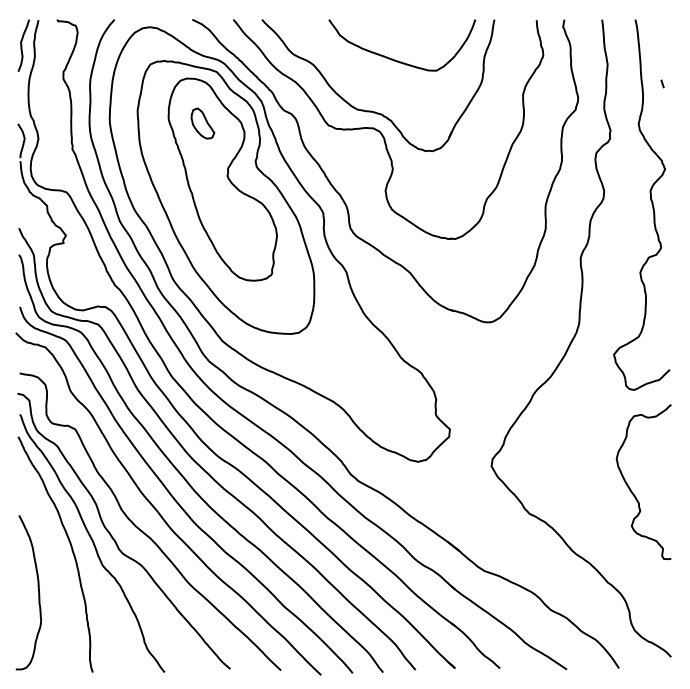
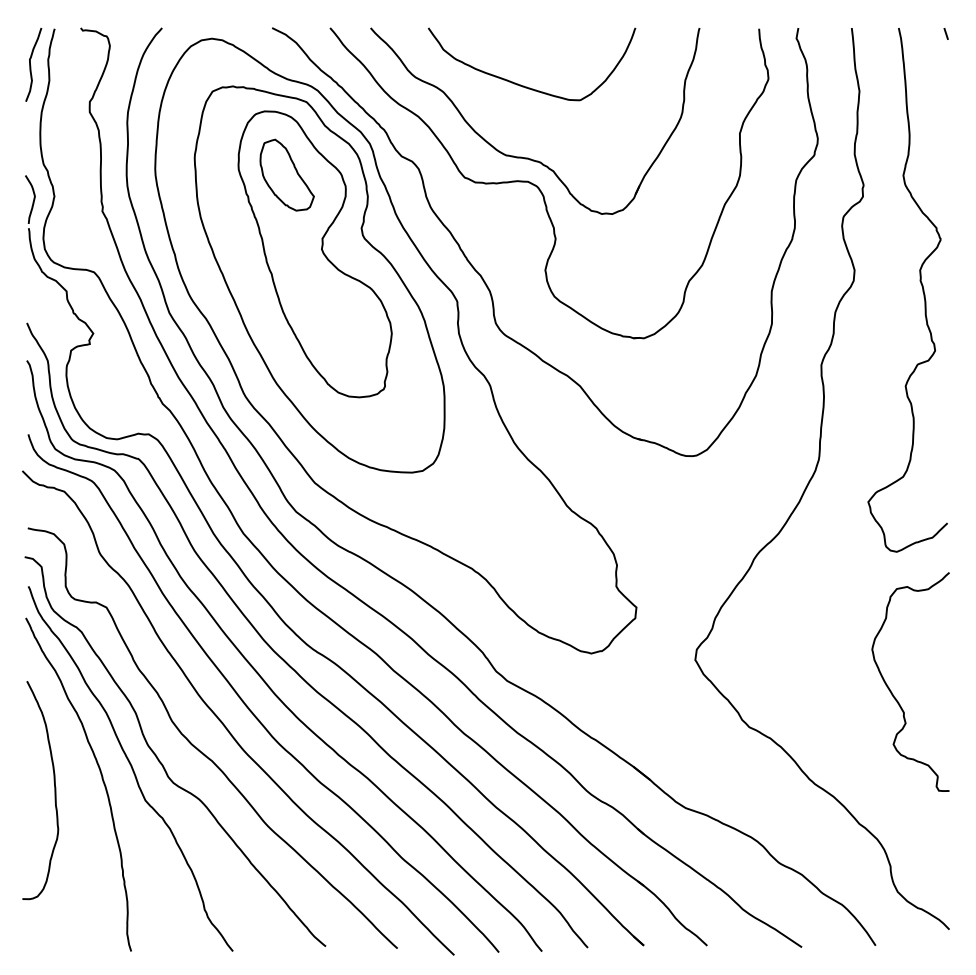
curve: (394, 59) -> (521, 84), moved
line: (662, 83) -> (945, 33), moved
part: (202, 123) -> (286, 174), size x1.67
curve: (38, 592) -> (54, 790), moved

